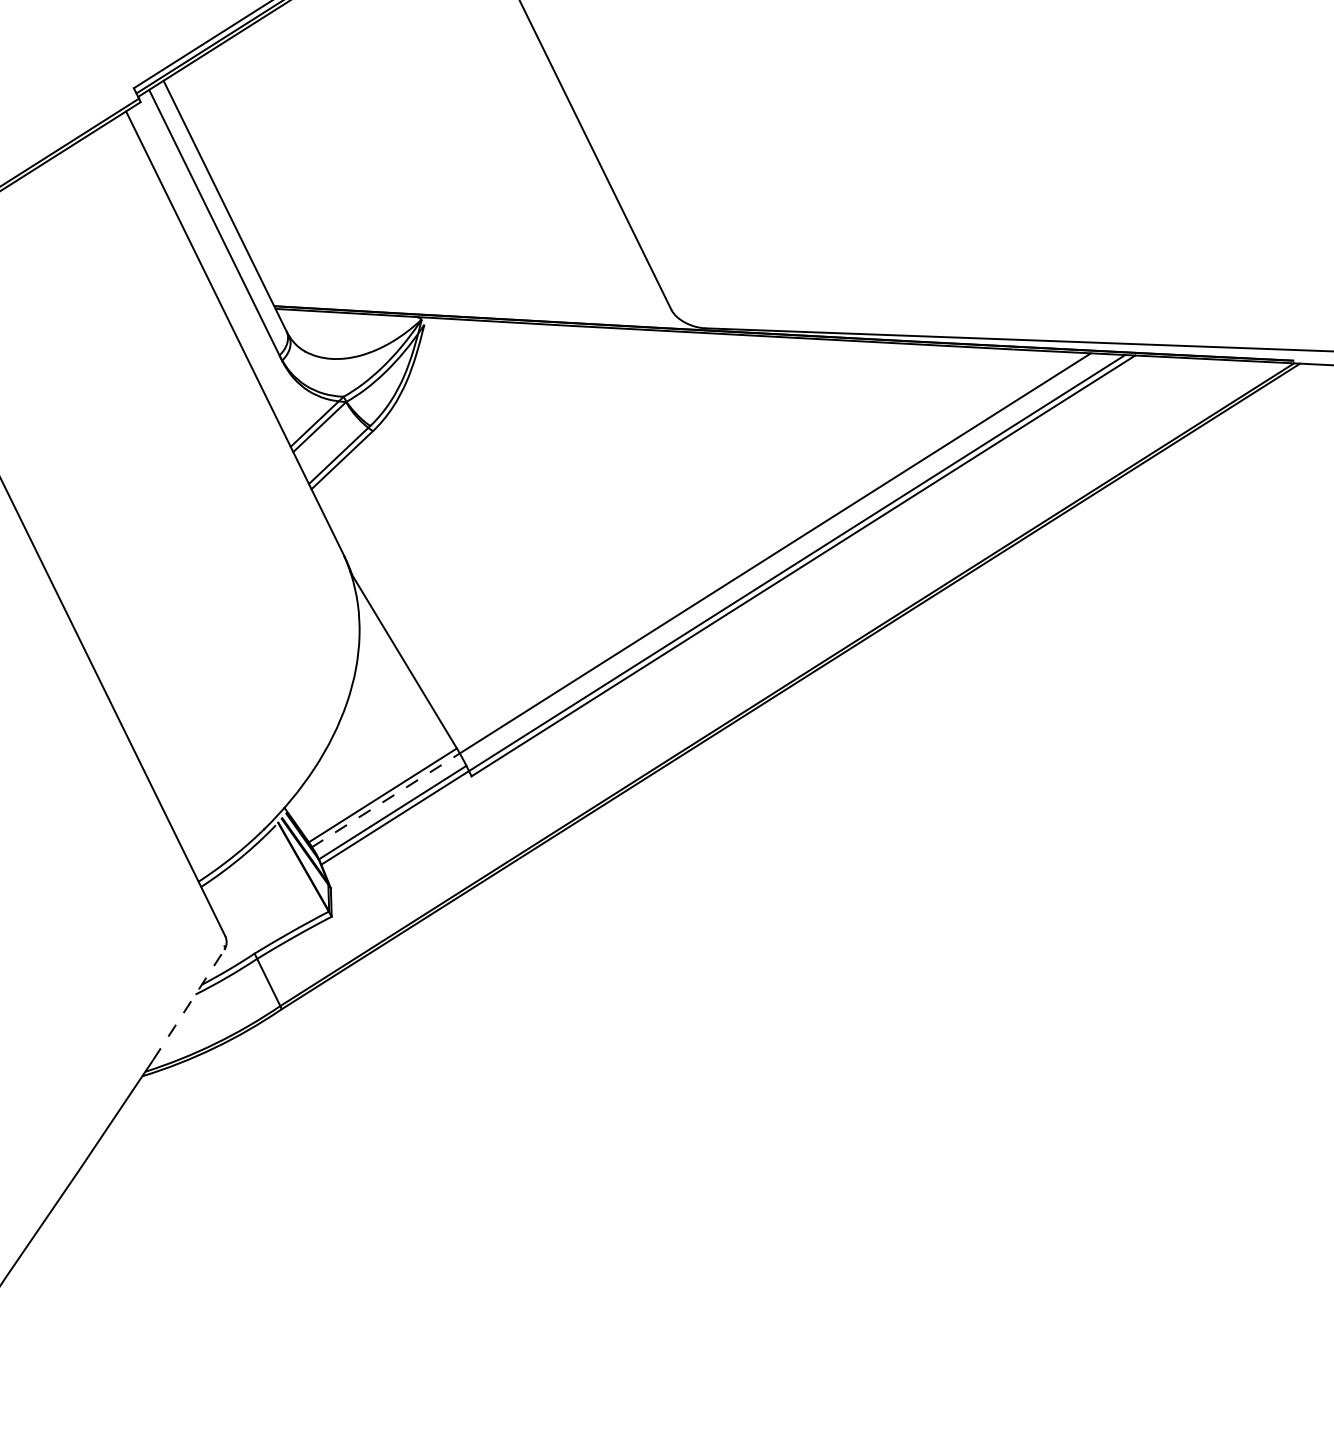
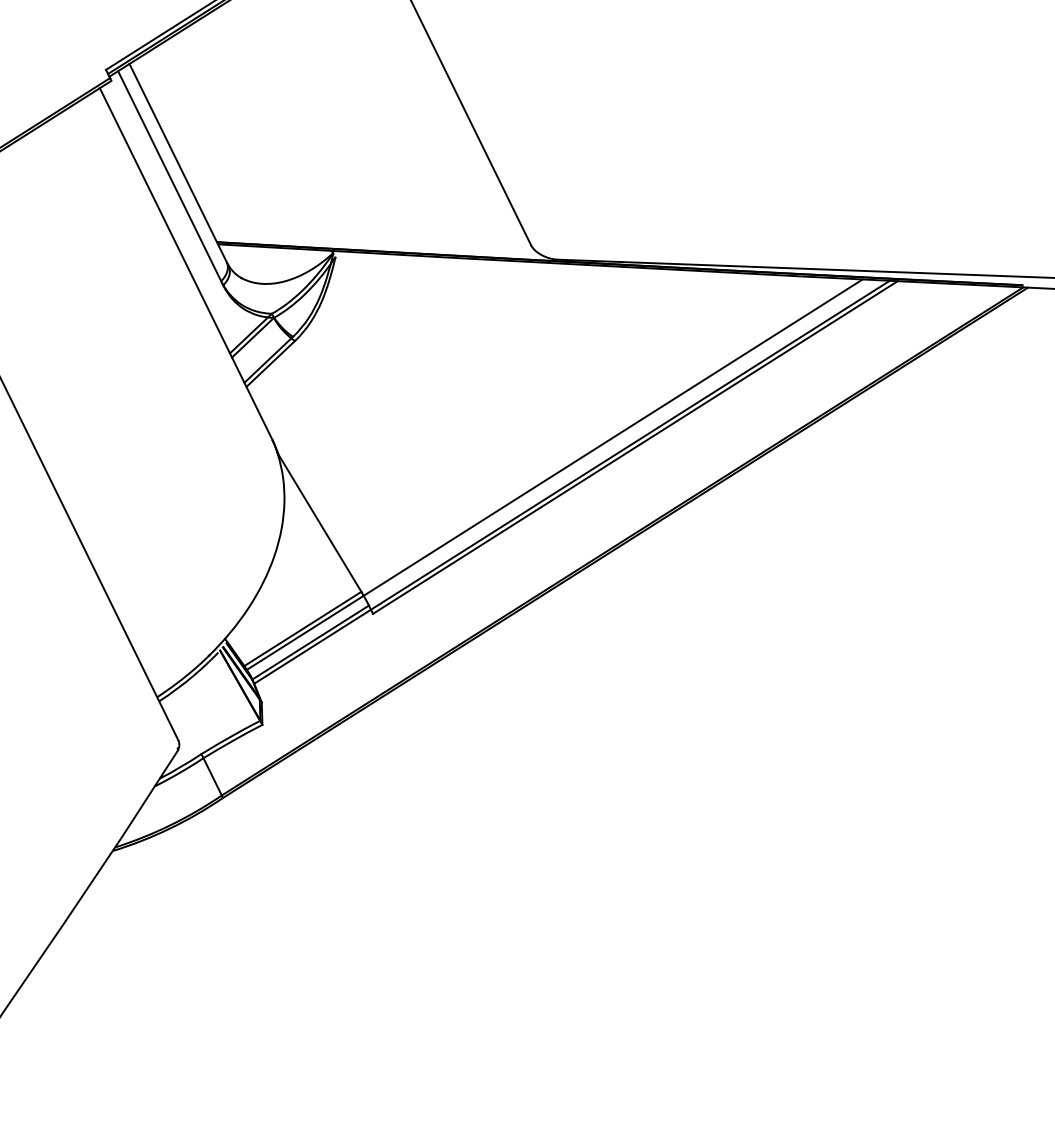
line: (385, 800) -> (304, 632), dashed -> solid
line: (189, 1004) -> (149, 794), dashed -> solid

